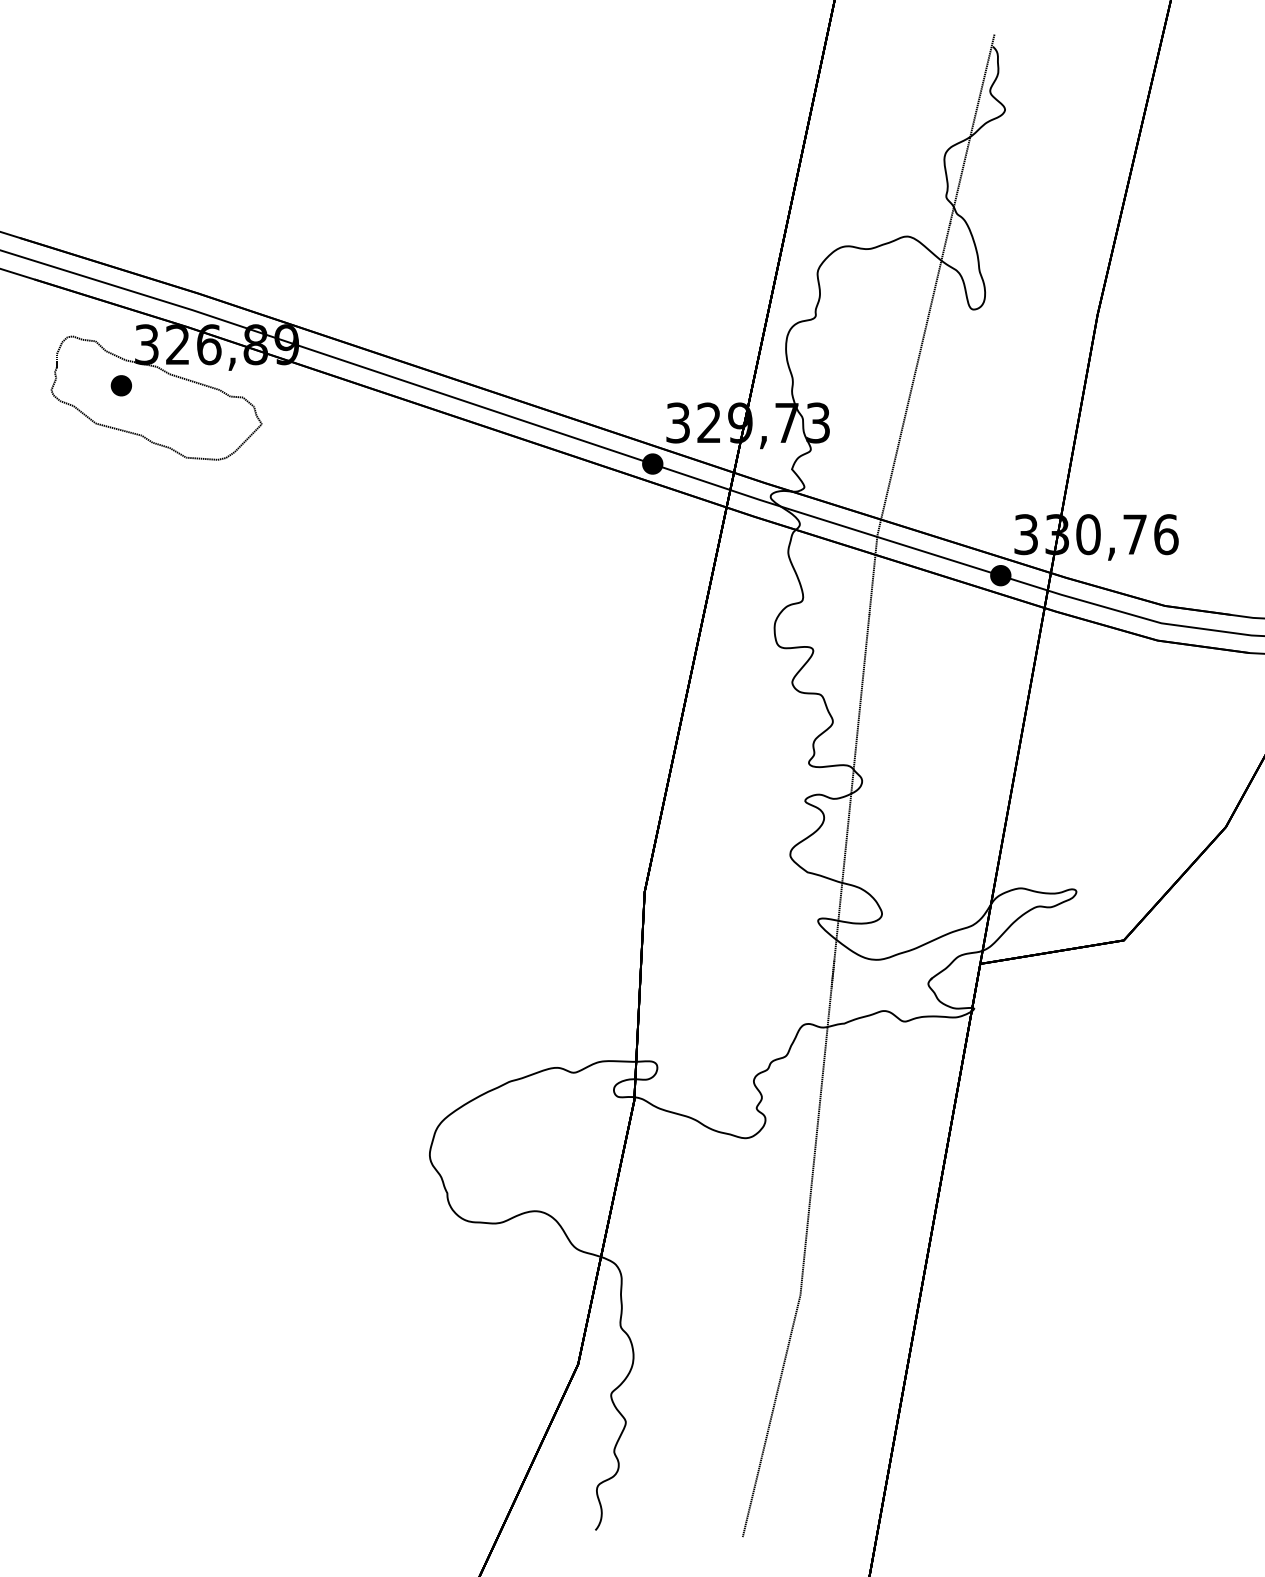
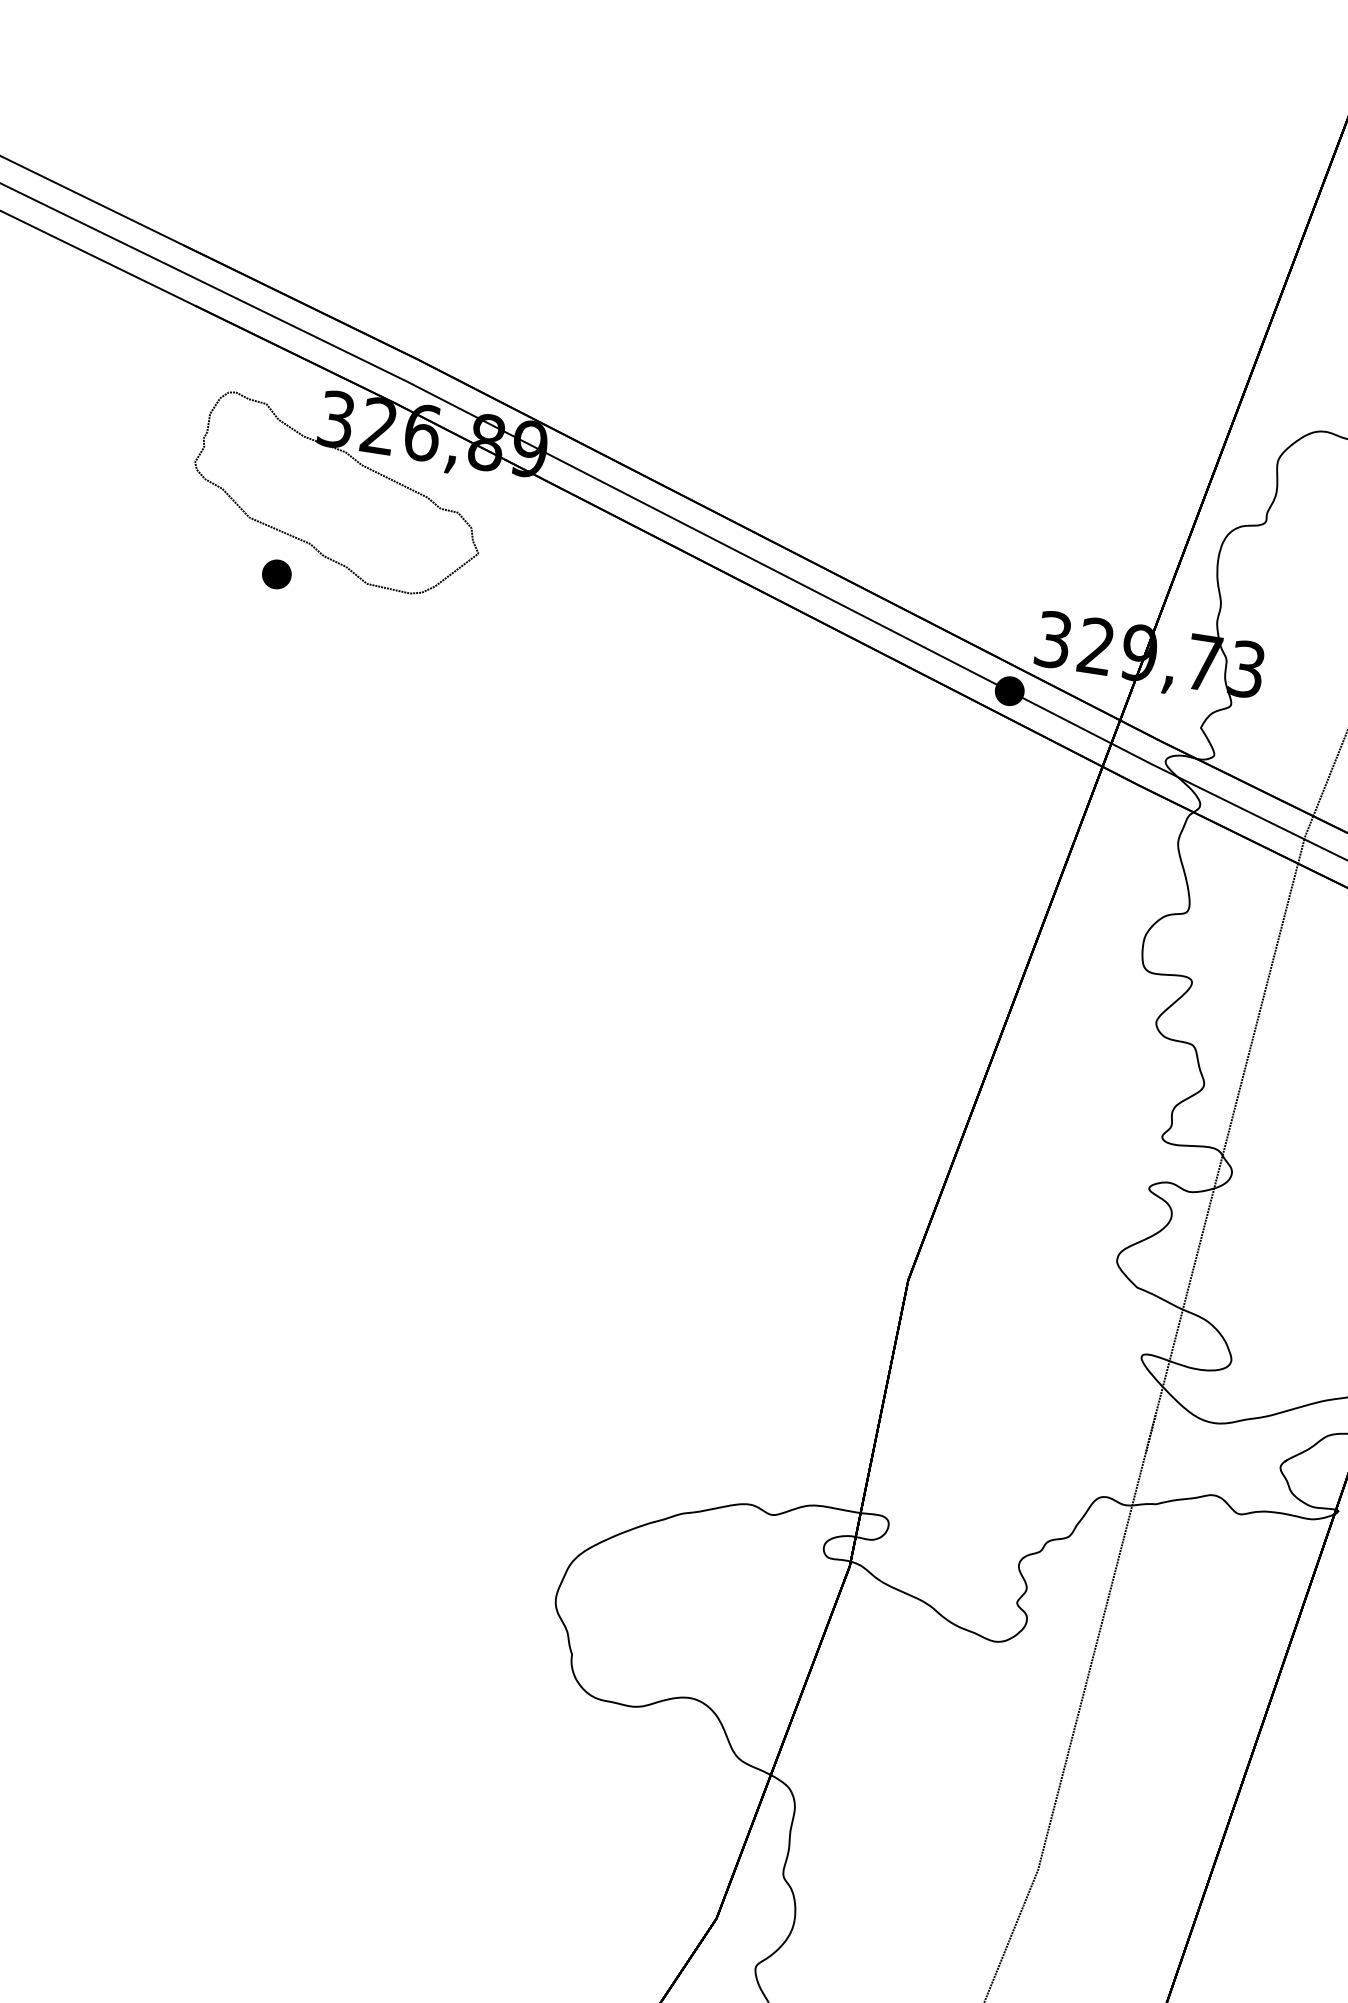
part: (120, 385) -> (275, 573), moved

